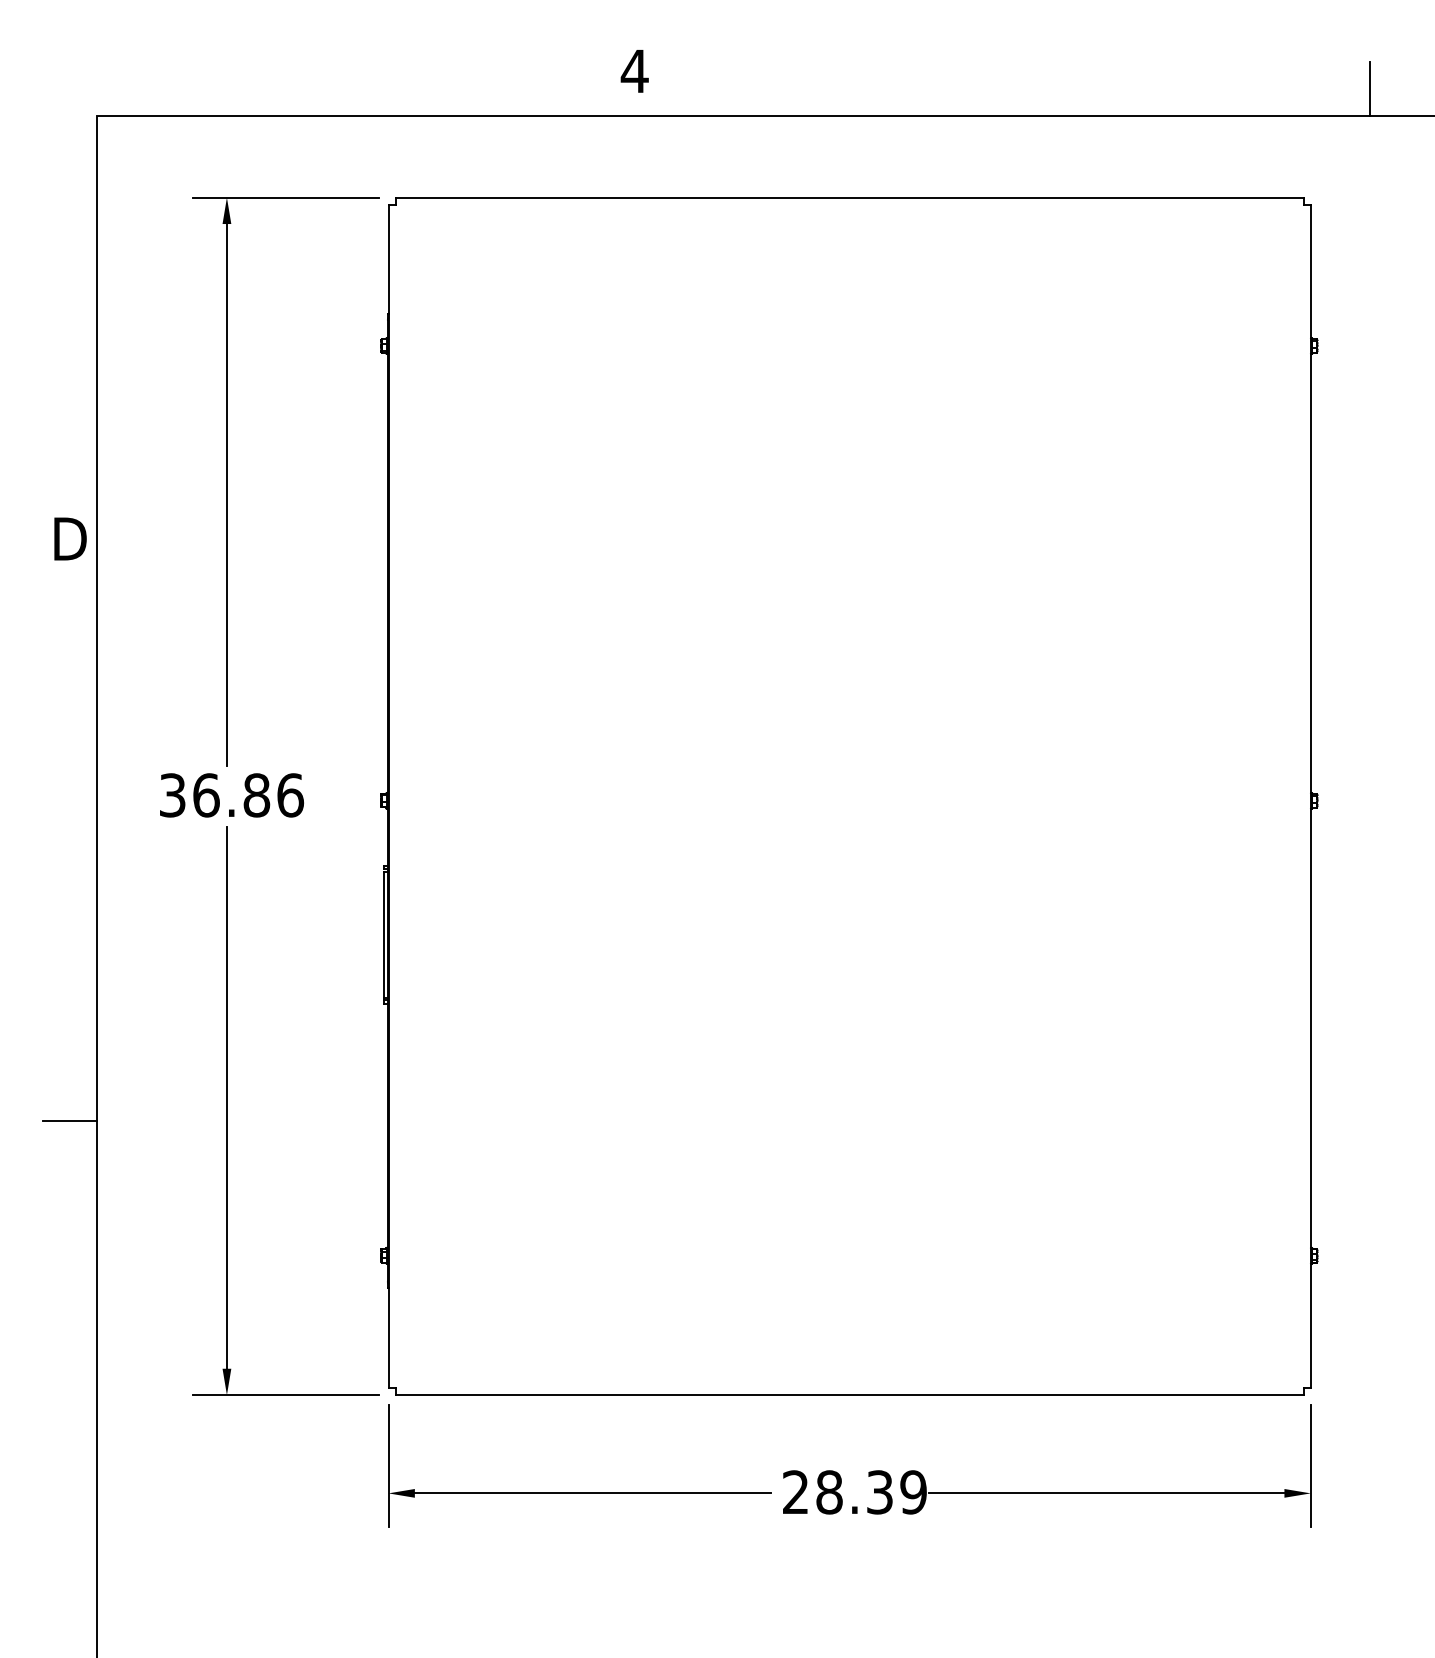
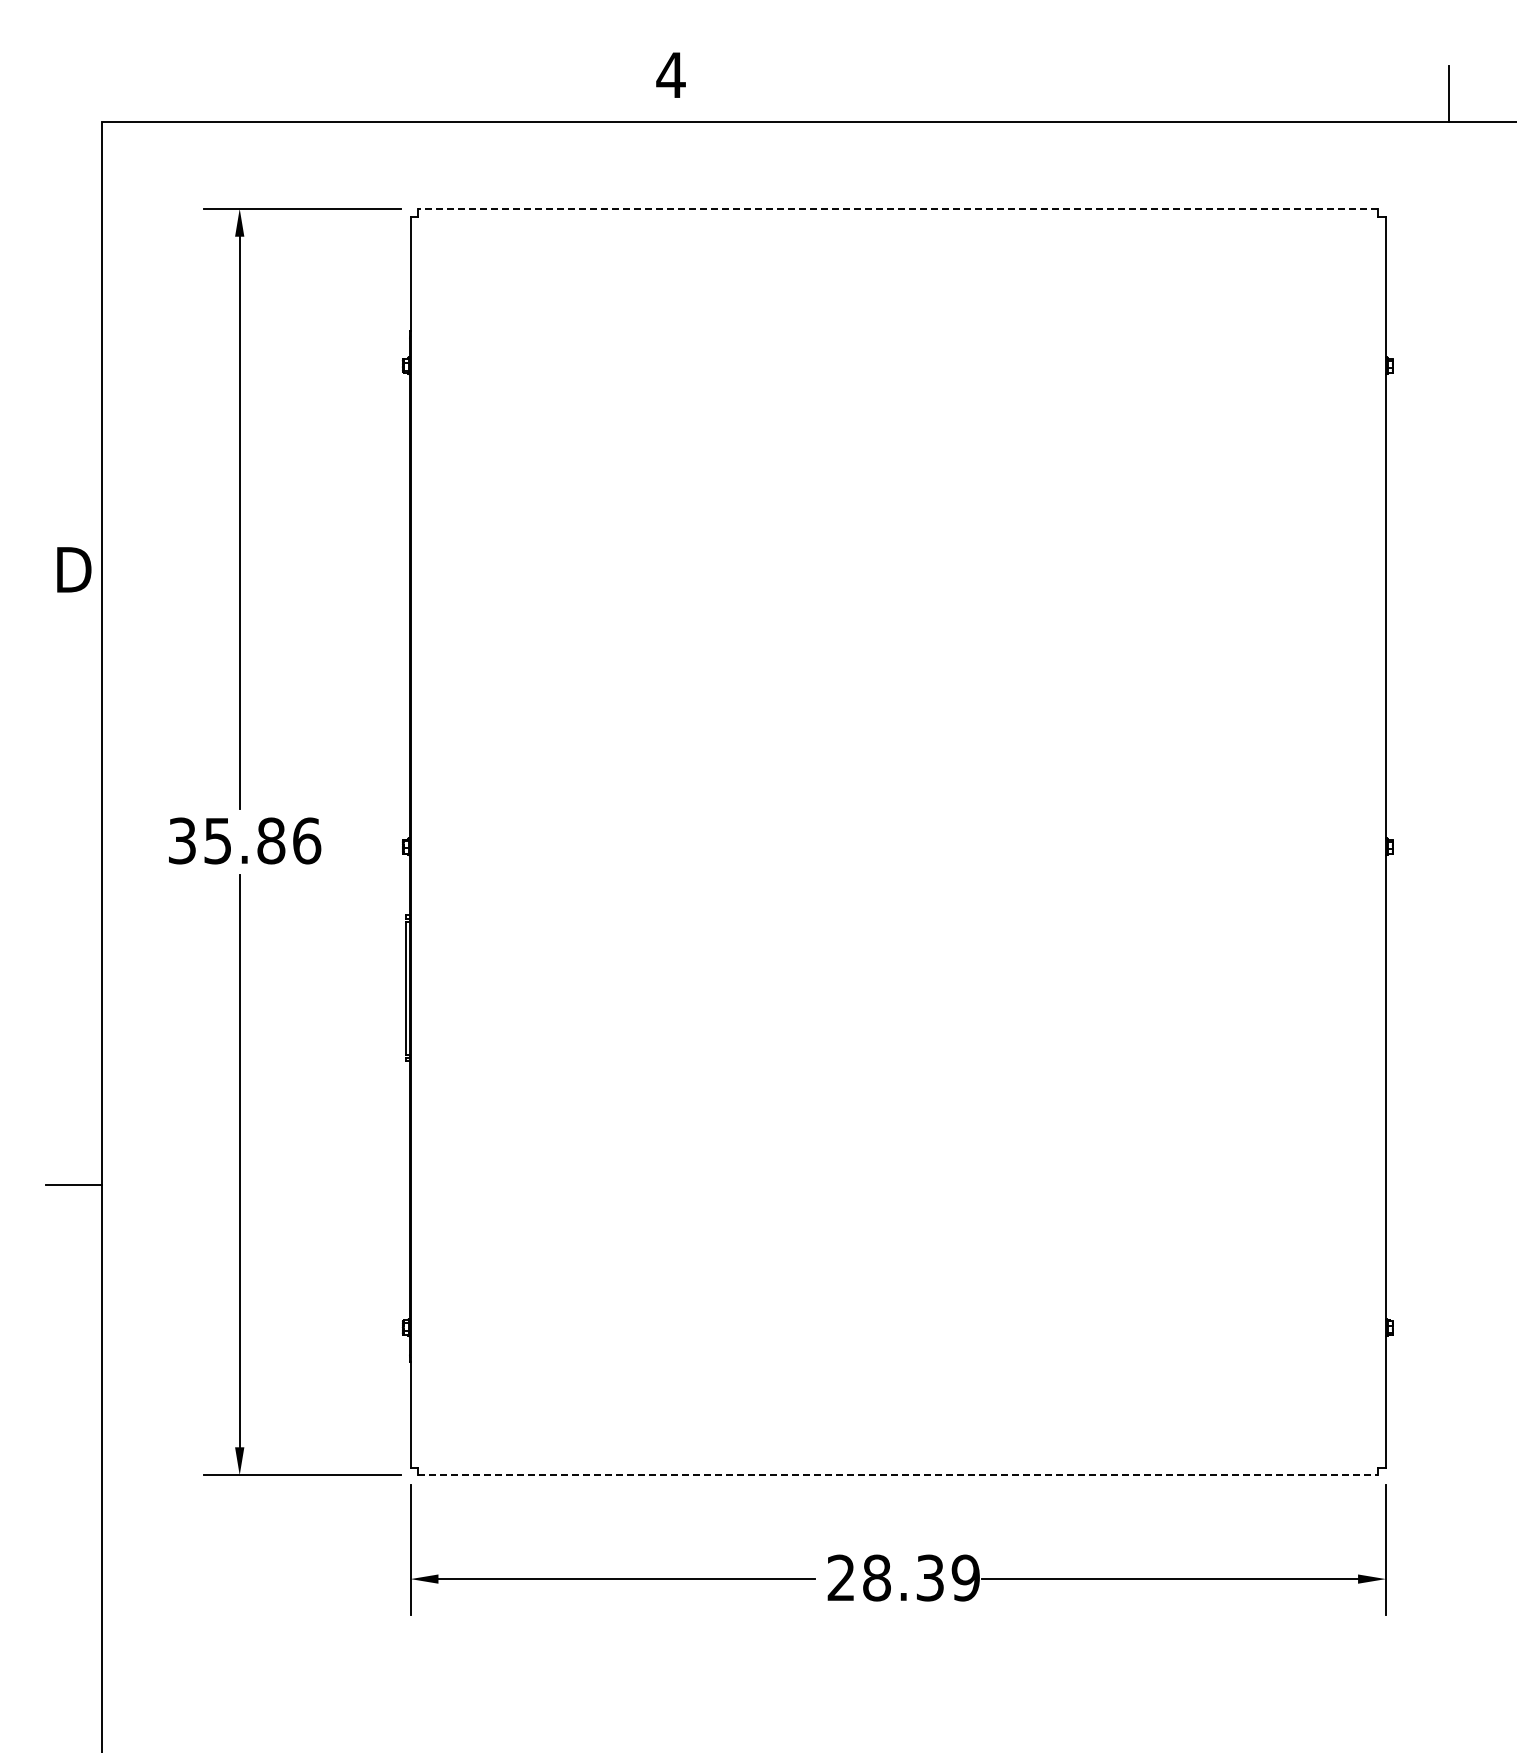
line: (849, 197) -> (898, 208), solid -> dashed
text: (206, 794) -> (218, 840), 36.86 -> 35.86
line: (849, 1395) -> (898, 1475), solid -> dashed

